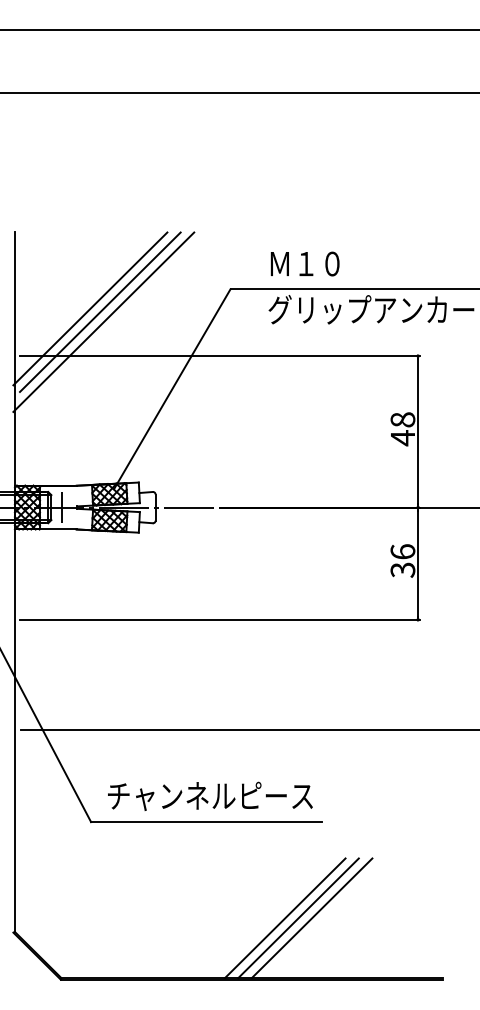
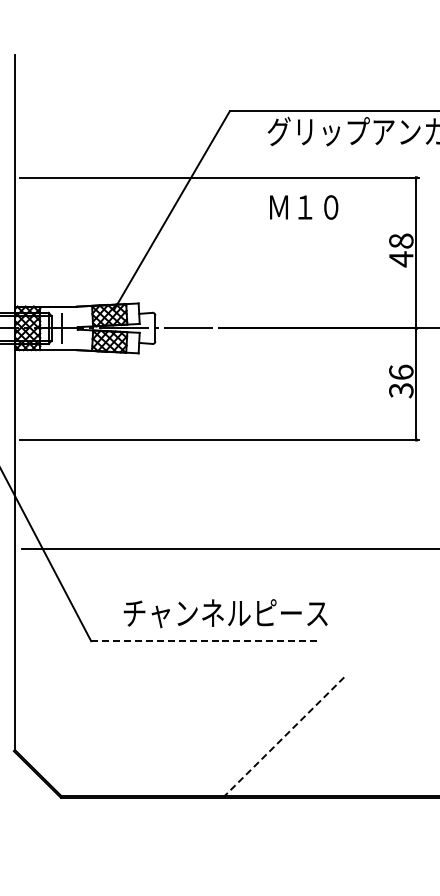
text: (304, 263) -> (303, 206), moved
line: (90, 308) -> (90, 130), removed
line: (99, 311) -> (99, 133), removed
line: (103, 321) -> (103, 143), removed
text: (210, 795) -> (225, 612), moved
line: (206, 822) -> (205, 641), solid -> dashed
line: (285, 918) -> (284, 737), solid -> dashed
line: (298, 918) -> (297, 737), removed
line: (311, 918) -> (310, 737), removed

